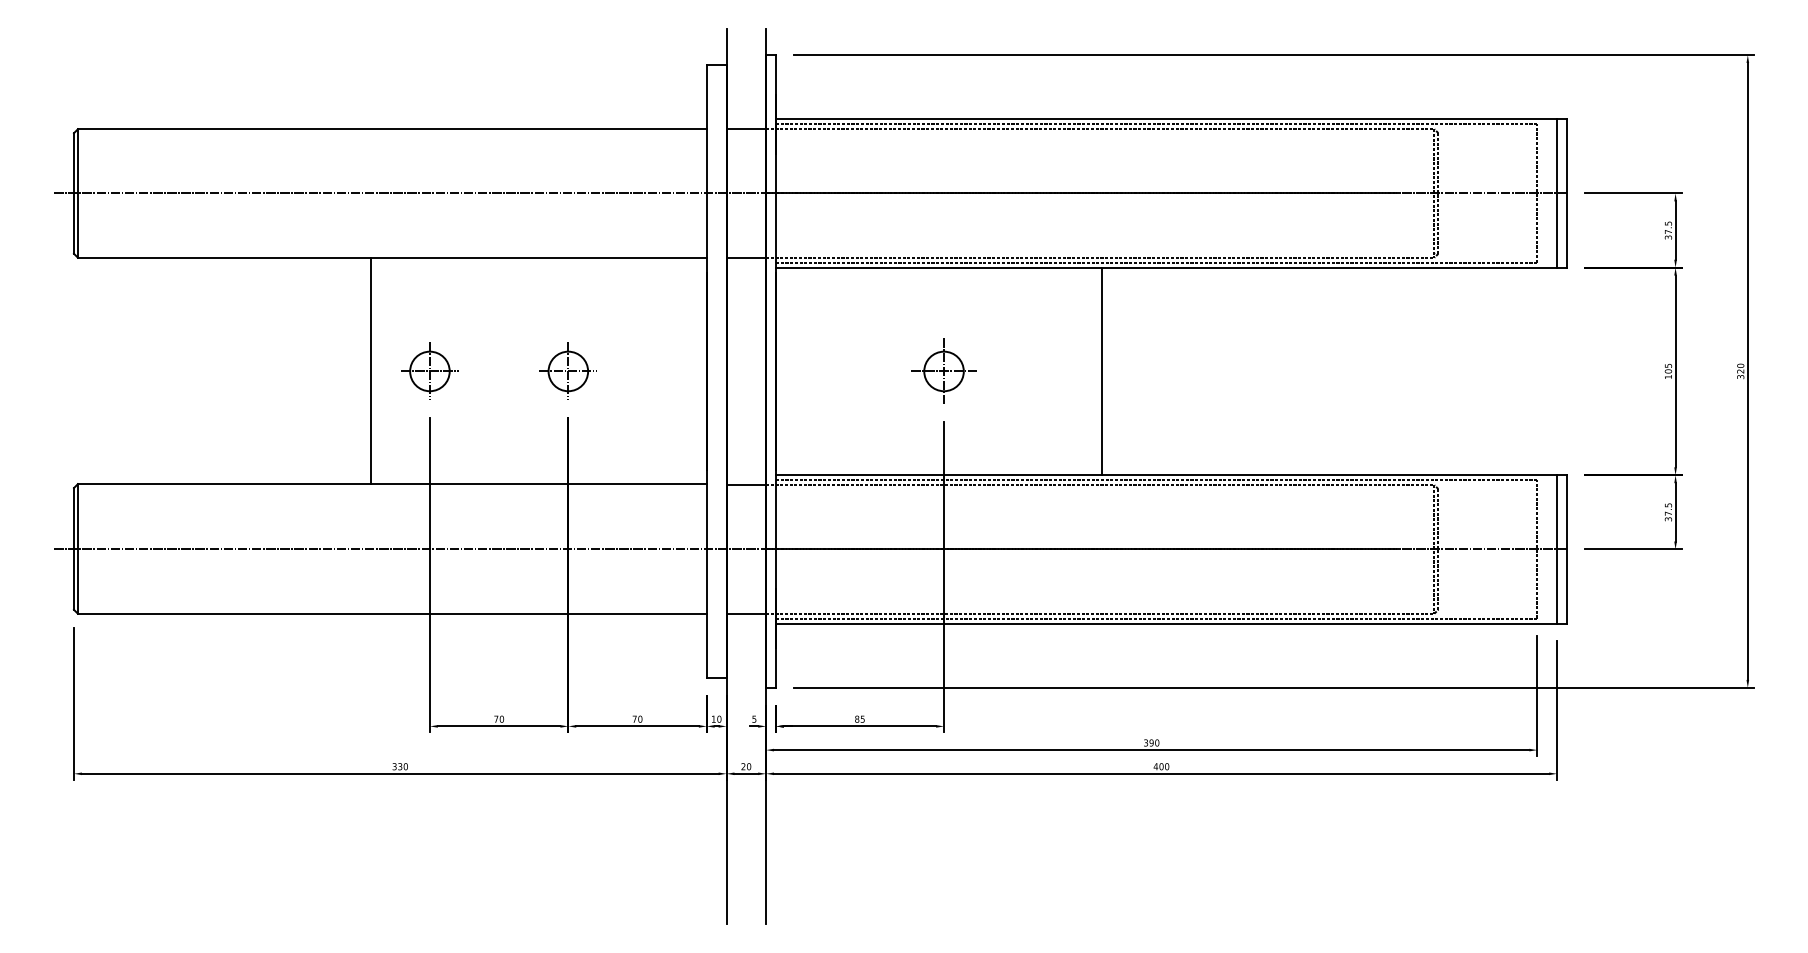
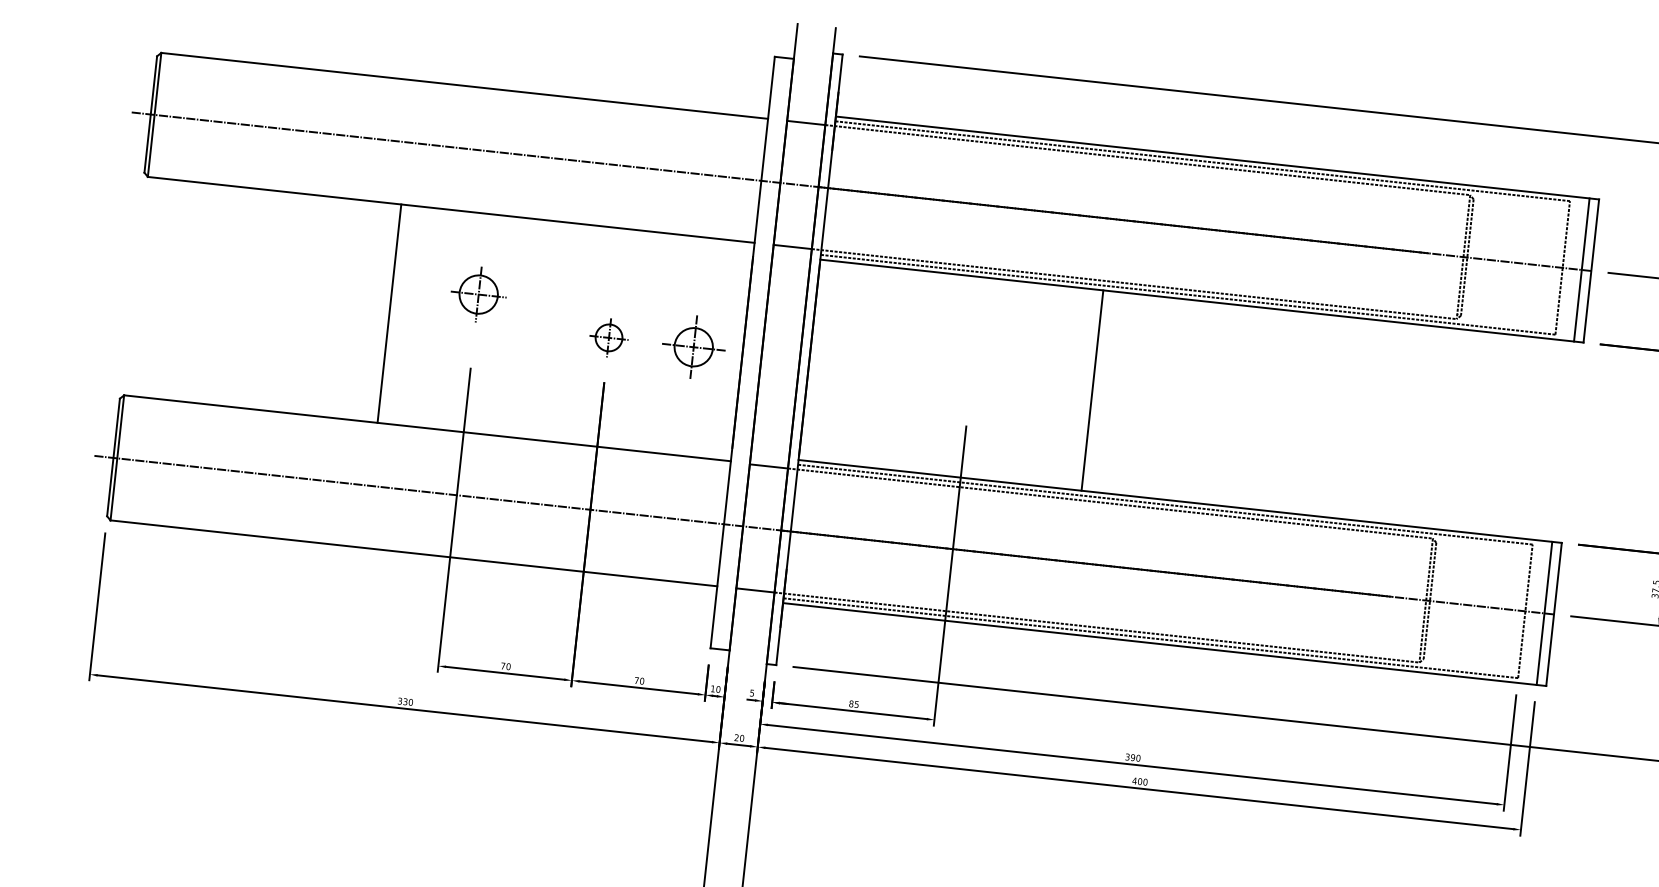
line: (370, 370) -> (389, 313), moved
part: (429, 370) -> (478, 293), moved
part: (567, 370) -> (608, 337), size x0.7
part: (943, 370) -> (693, 346), moved
line: (1102, 371) -> (1092, 390), moved

